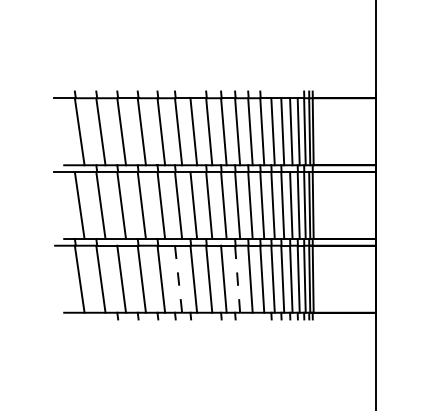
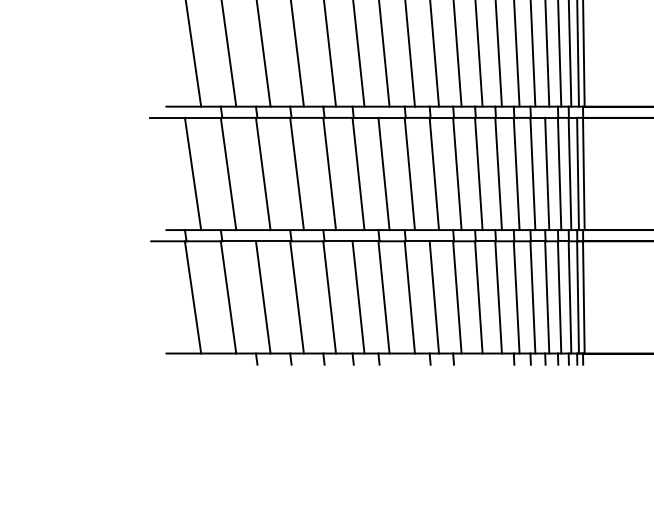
line: (178, 279) -> (358, 297), dashed -> solid
line: (237, 279) -> (457, 297), dashed -> solid

